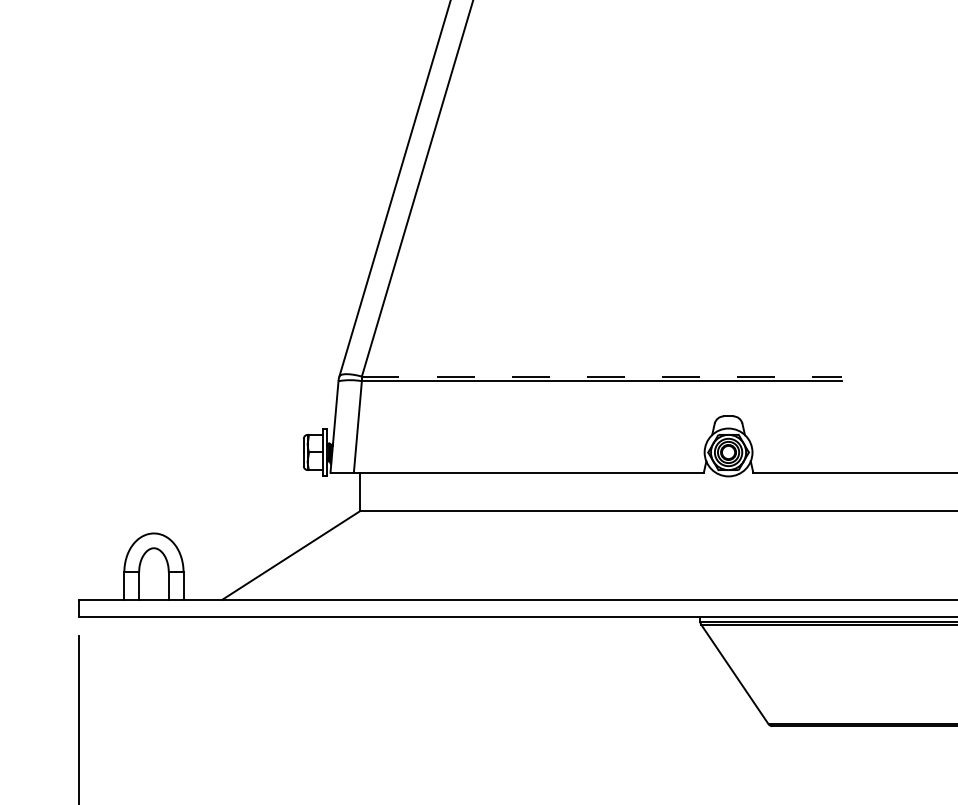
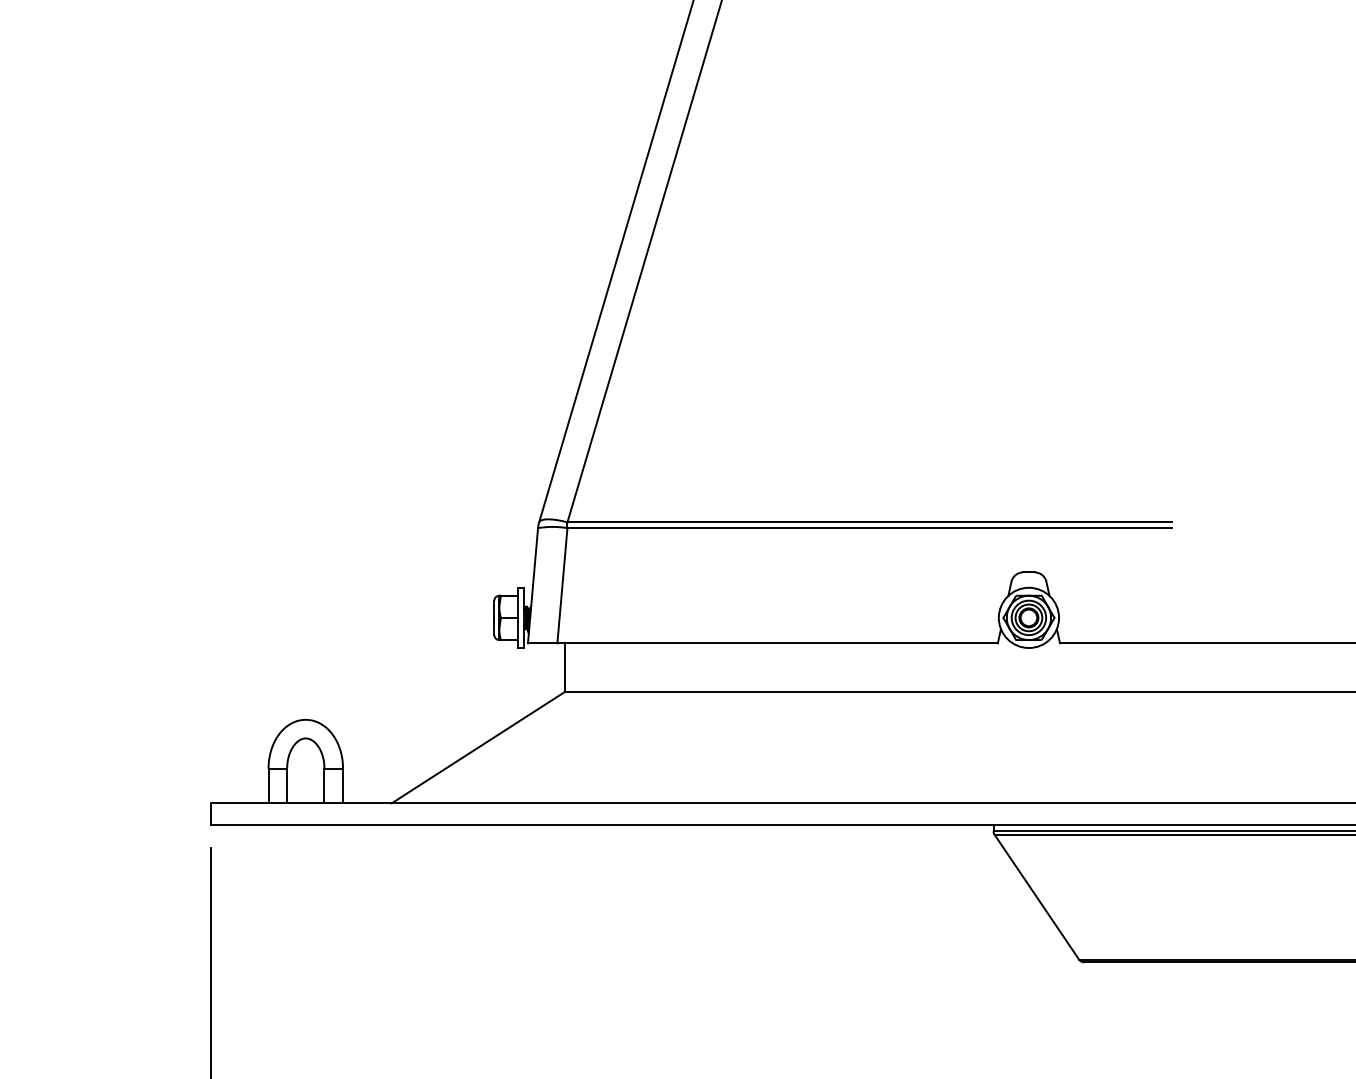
line: (602, 376) -> (870, 522), dashed -> solid

